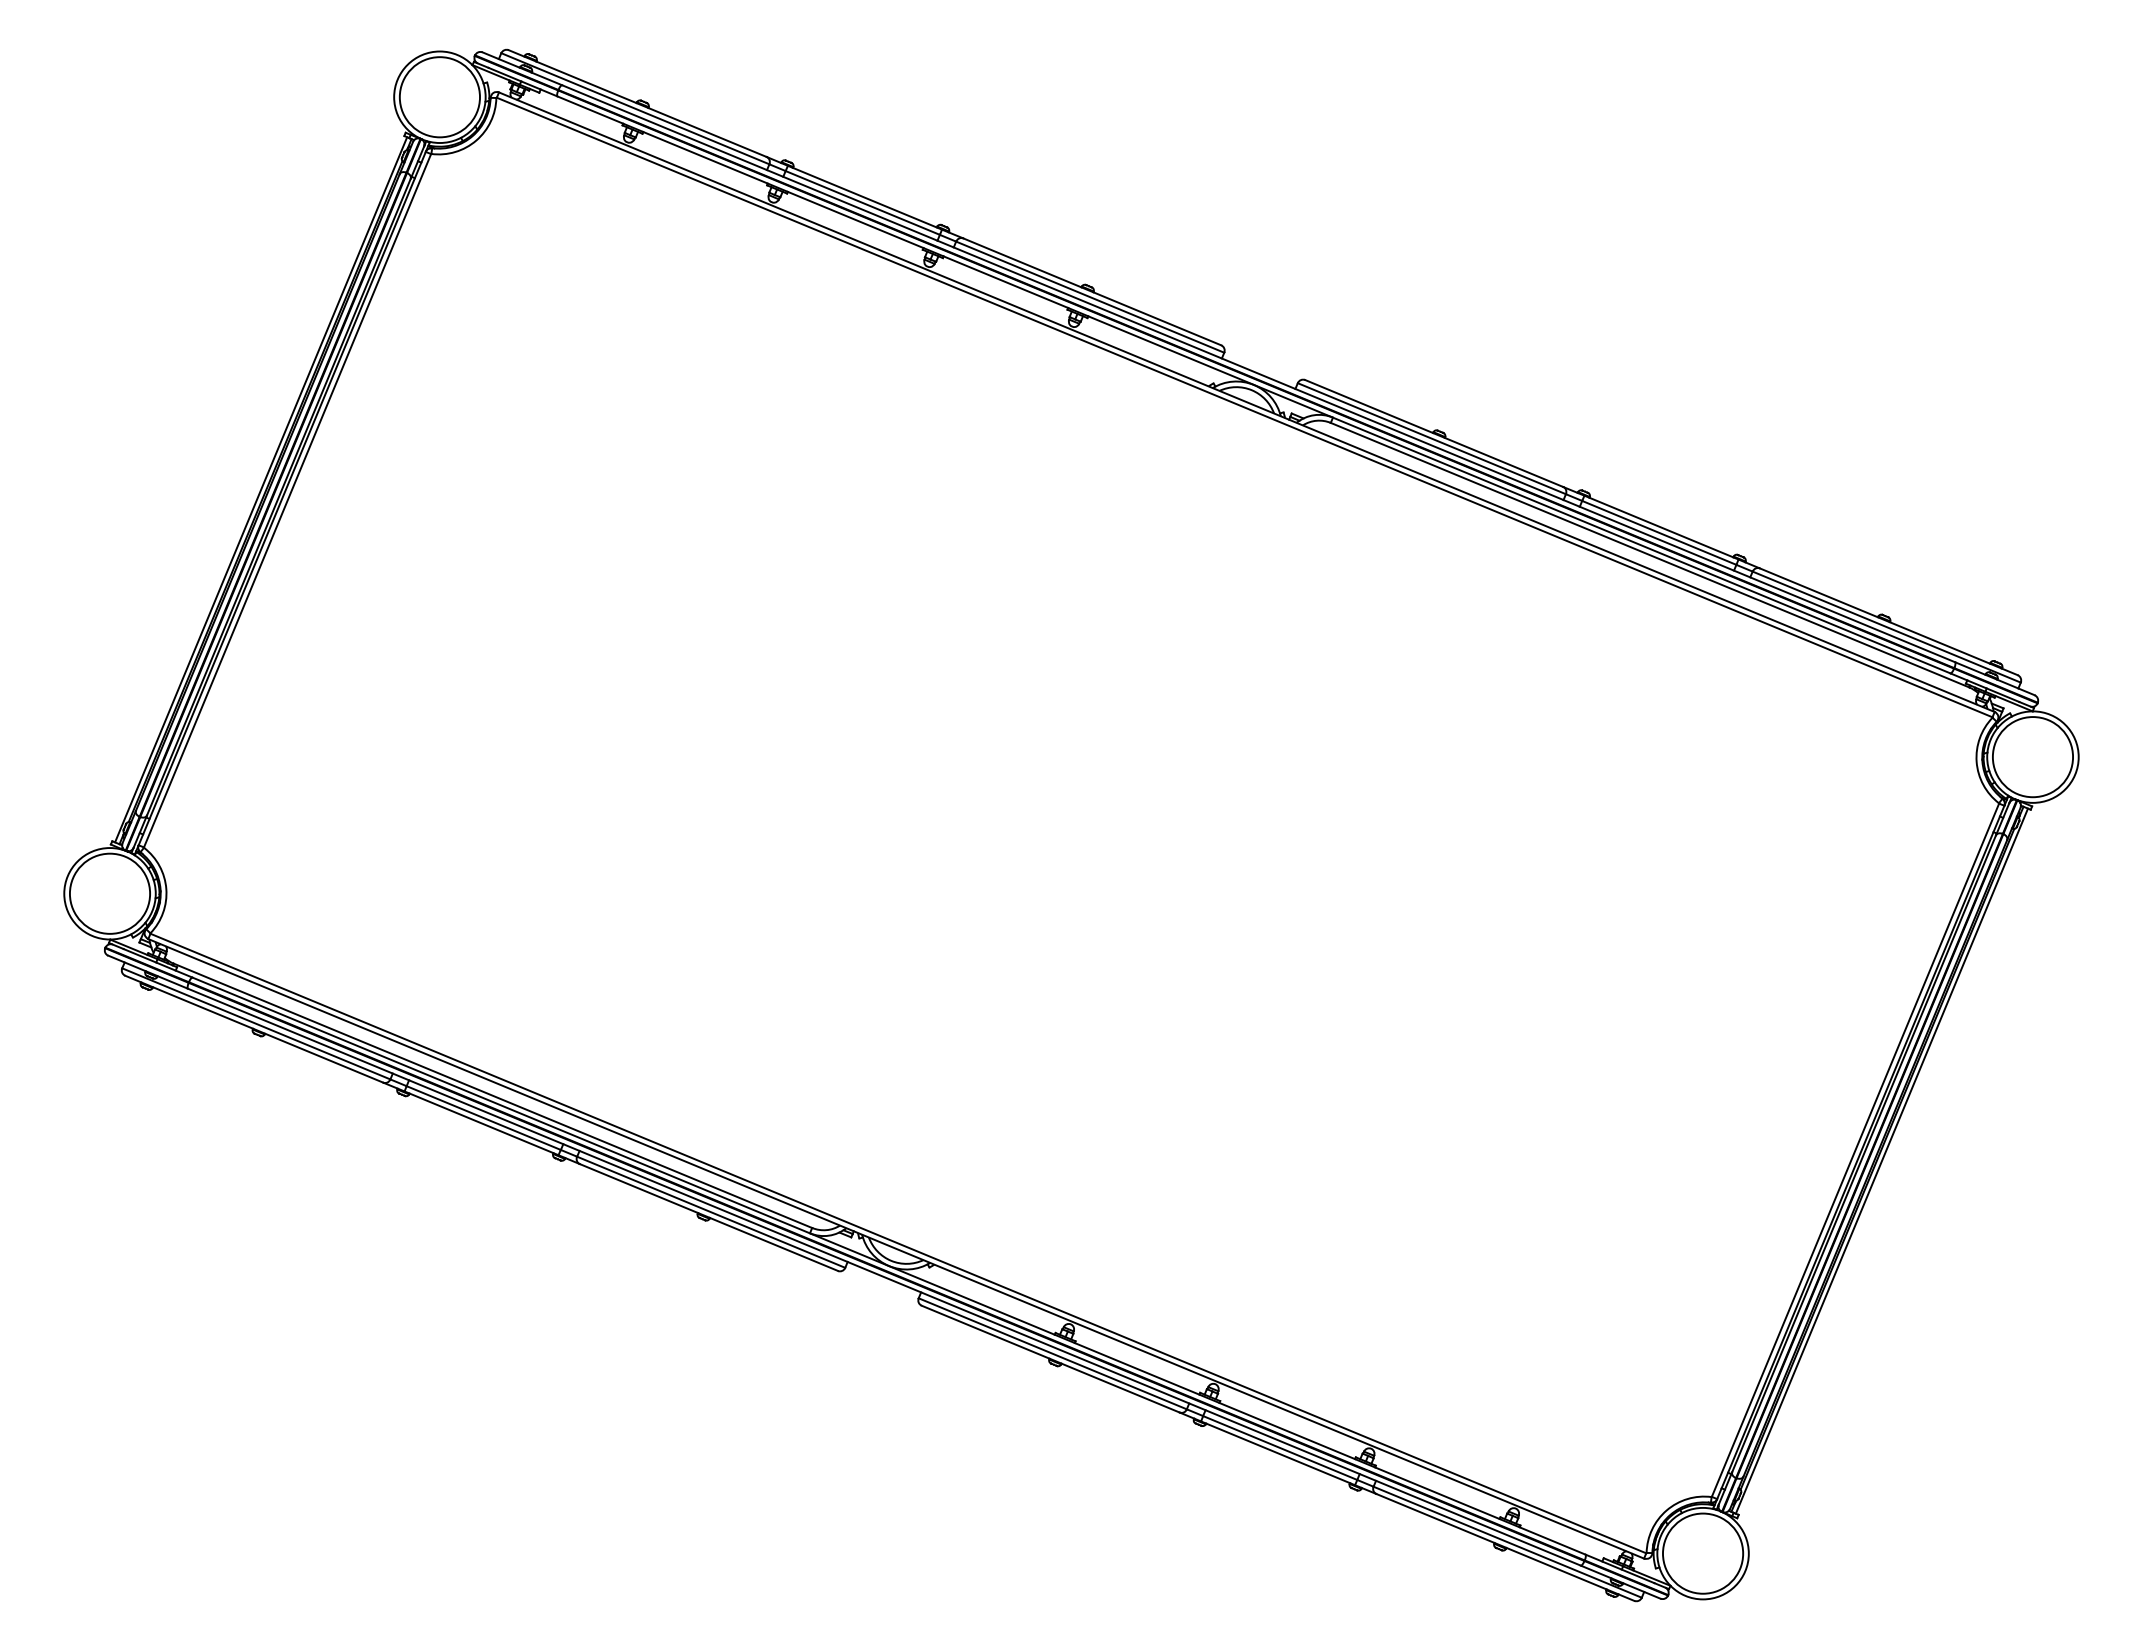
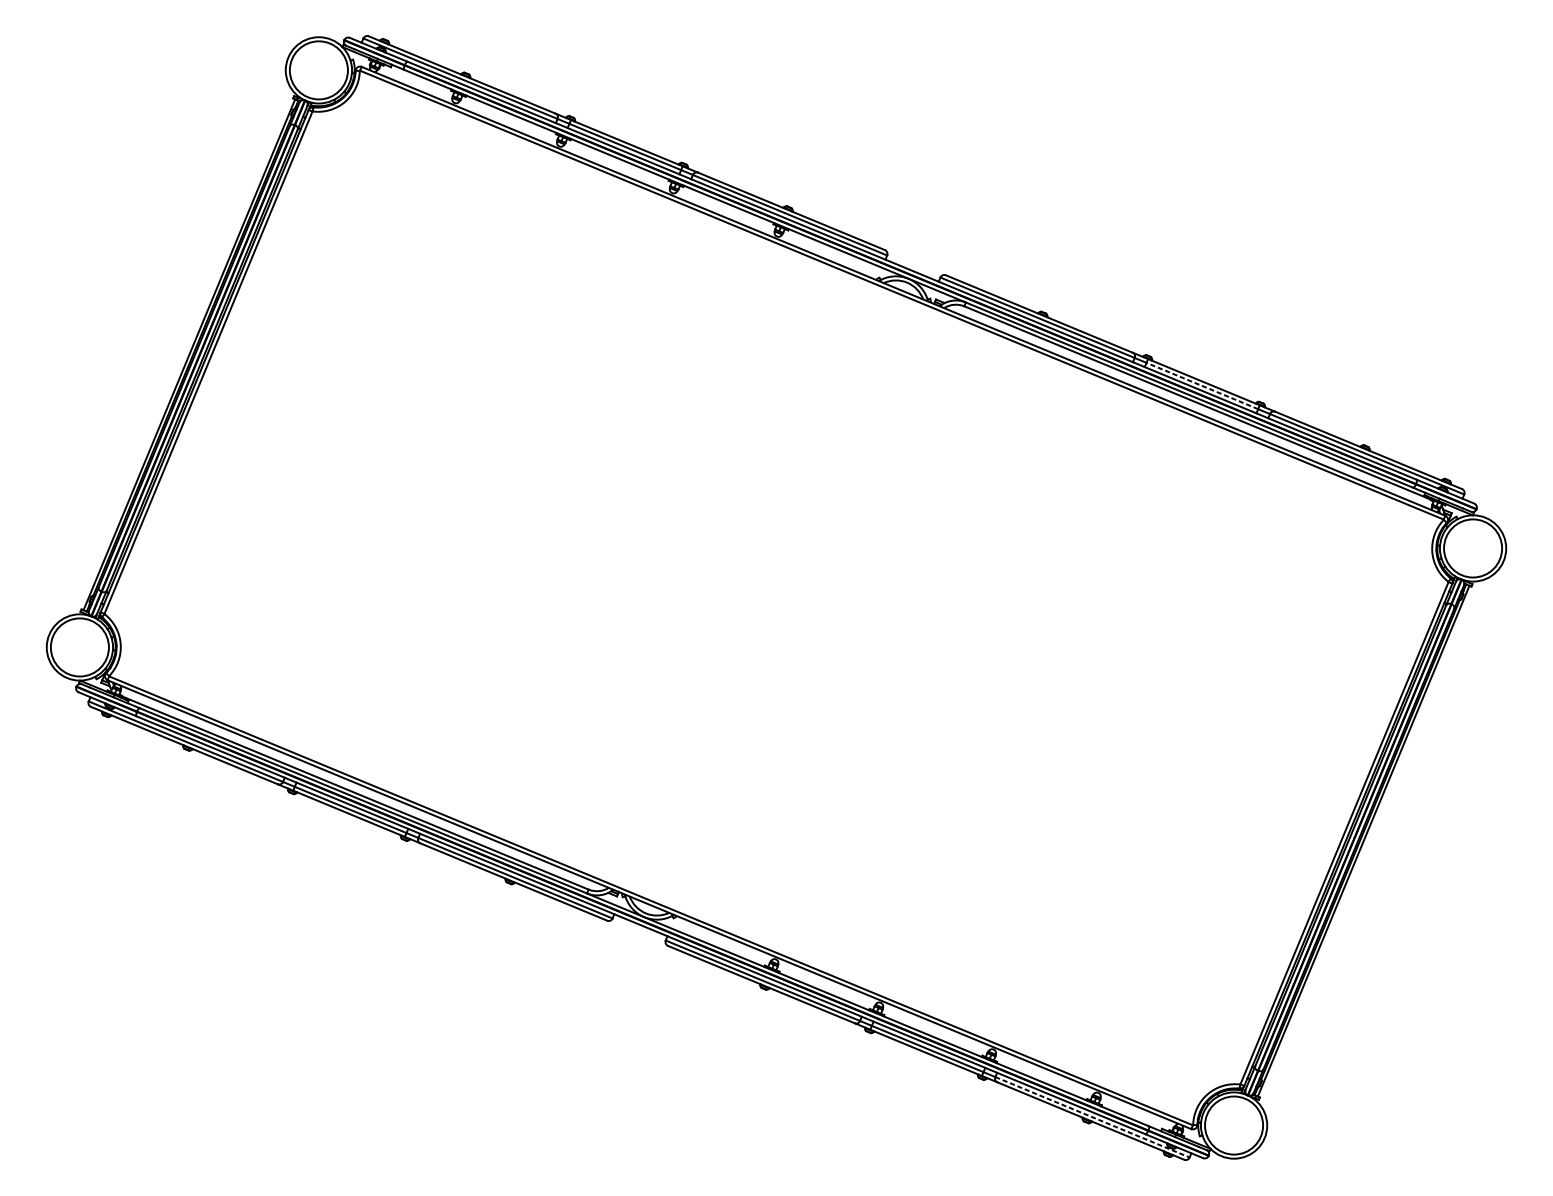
line: (1658, 532) -> (1201, 385), solid -> dashed
line: (1508, 1542) -> (1093, 1117), solid -> dashed

